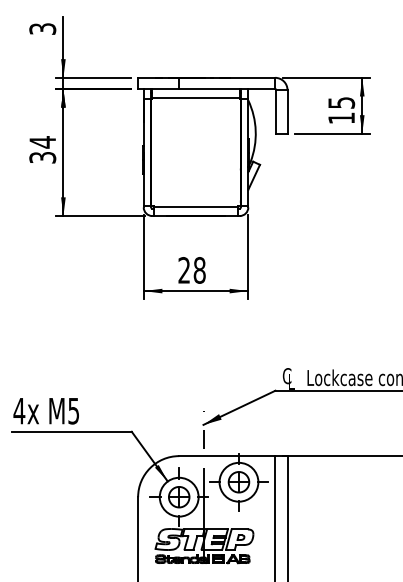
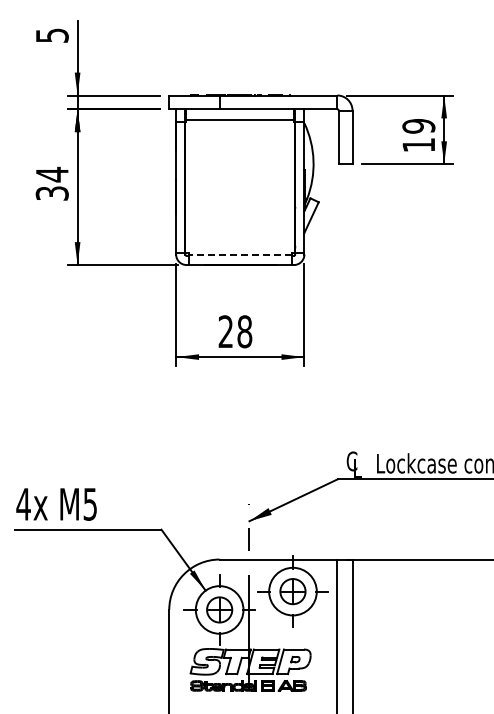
text: (42, 28) -> (51, 35), 3 -> 5
text: (341, 103) -> (418, 126), 15 -> 19
line: (196, 207) -> (240, 254), solid -> dashed

